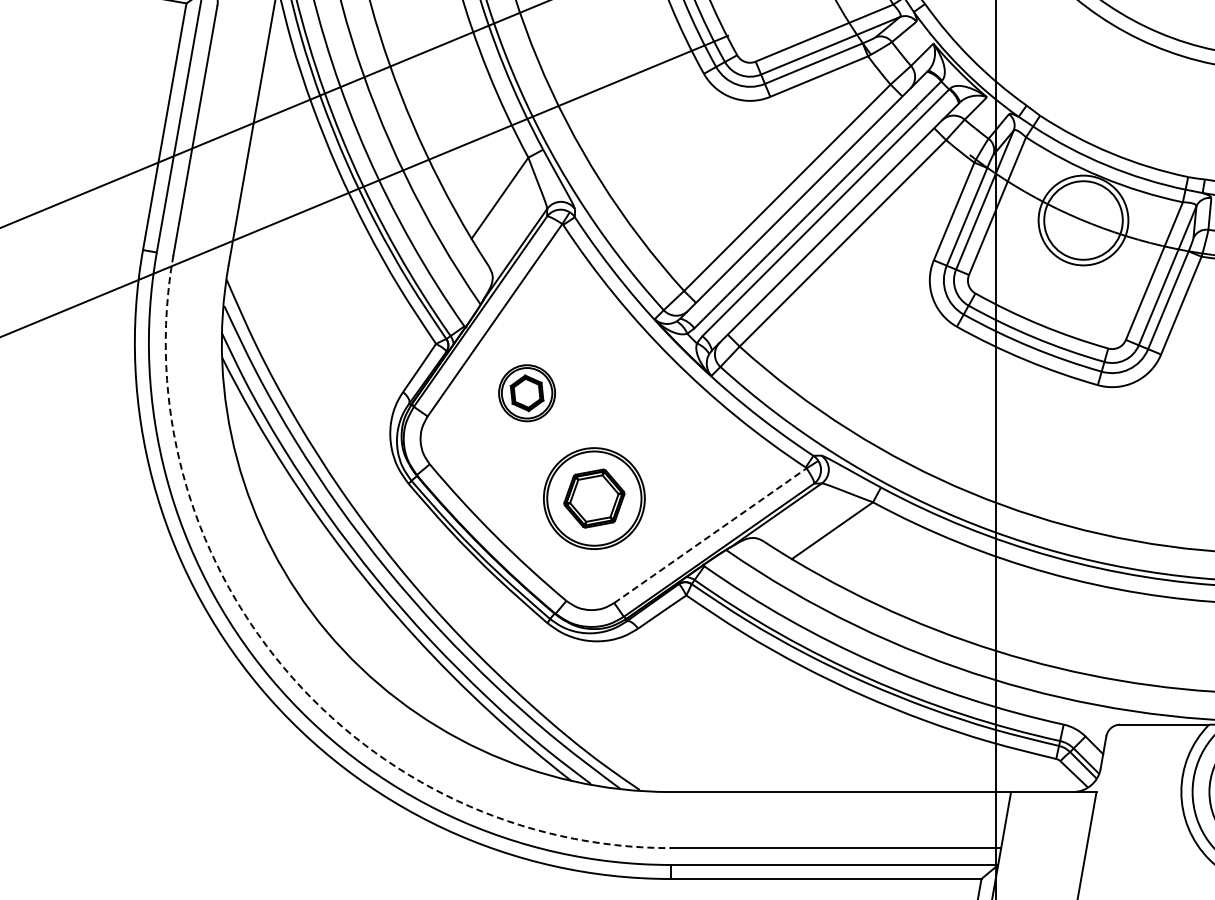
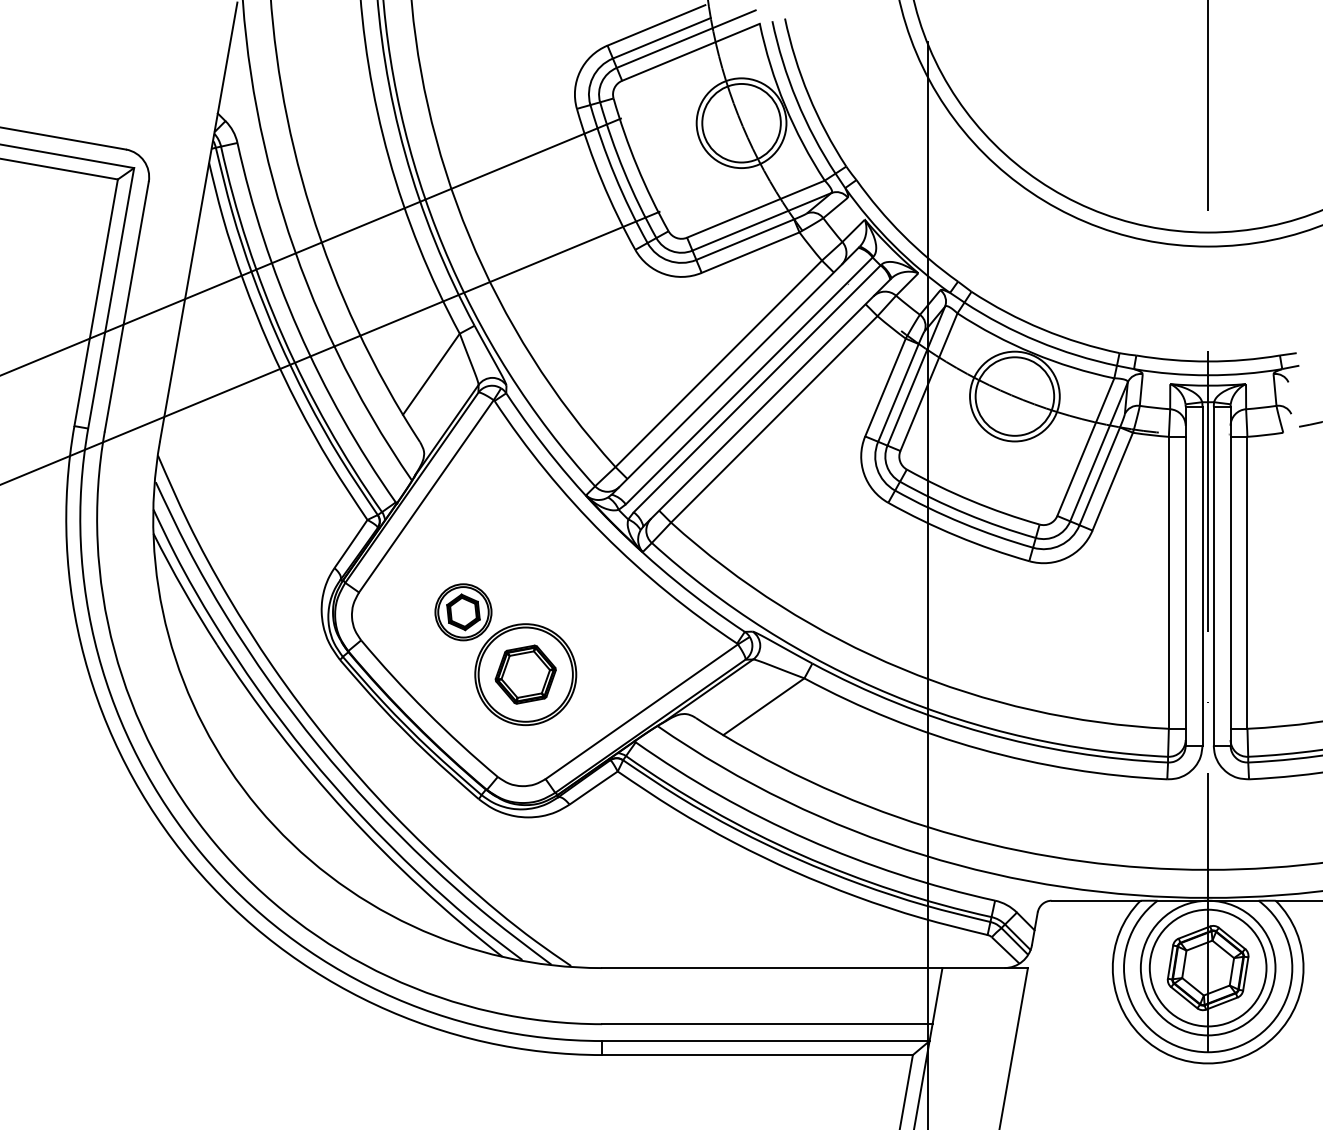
part: (527, 393) -> (463, 612), moved
line: (711, 535) -> (642, 711), dashed -> solid
arc: (284, 667) -> (215, 843), dashed -> solid

